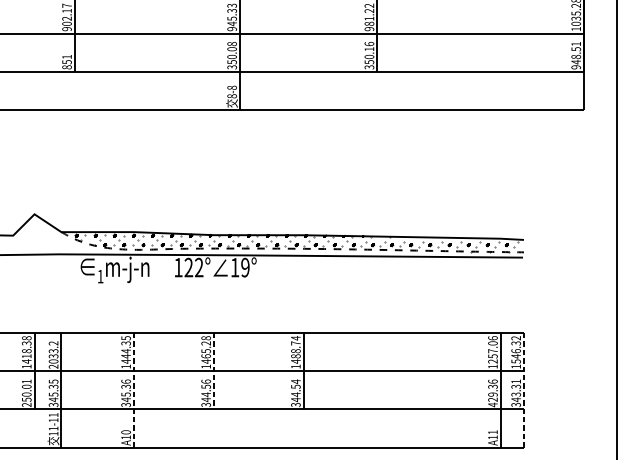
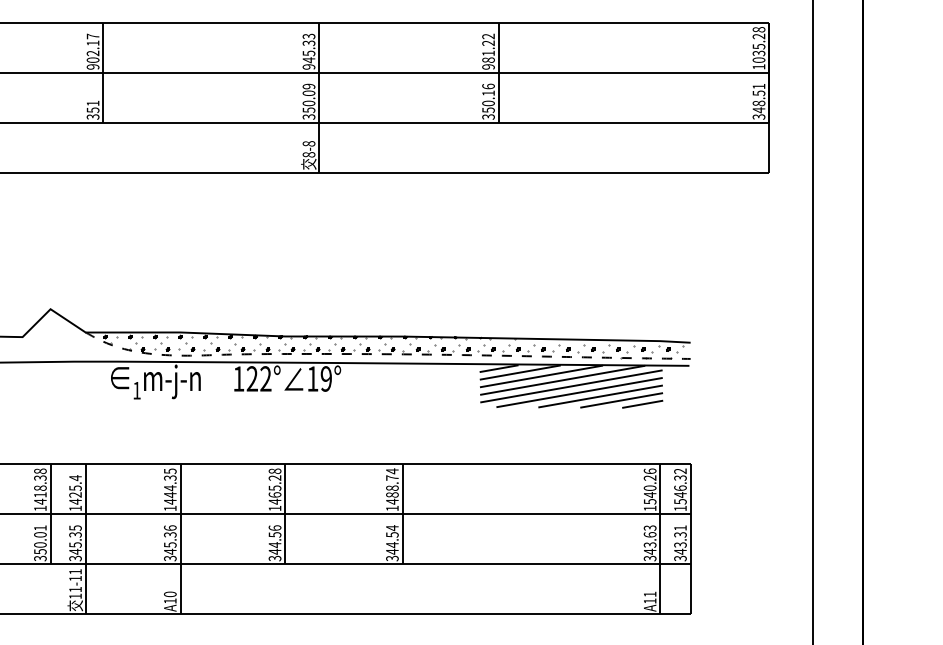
text: (231, 44) -> (308, 86), 350.08 -> 350.09
text: (66, 66) -> (92, 116), 851 -> 351
text: (576, 66) -> (759, 116), 948.51 -> 348.51
hatch: (432, 273) -> (571, 386), added
text: (492, 352) -> (649, 489), 1257.06 -> 1540.26
text: (53, 355) -> (75, 493), 2033.2 -> 1425.4
line: (214, 371) -> (285, 514), dashed -> solid
line: (133, 390) -> (180, 539), dashed -> solid
line: (523, 390) -> (690, 539), dashed -> solid
text: (492, 393) -> (649, 543), 429.36 -> 343.63
text: (26, 404) -> (40, 558), 250.01 -> 350.01

